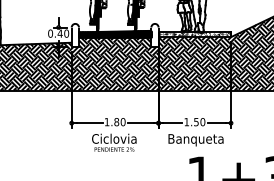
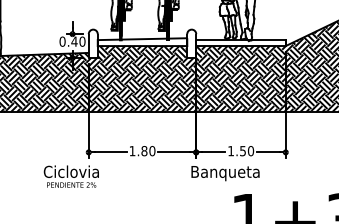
hatch: (115, 33) -> (142, 41), removed
hatch: (194, 35) -> (240, 43), removed
text: (196, 140) -> (225, 173), moved
text: (113, 142) -> (70, 176), moved

